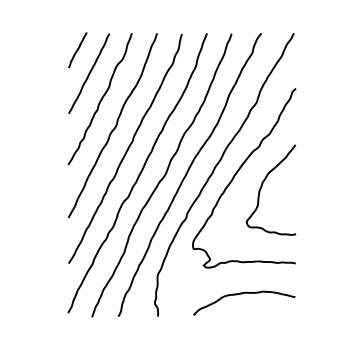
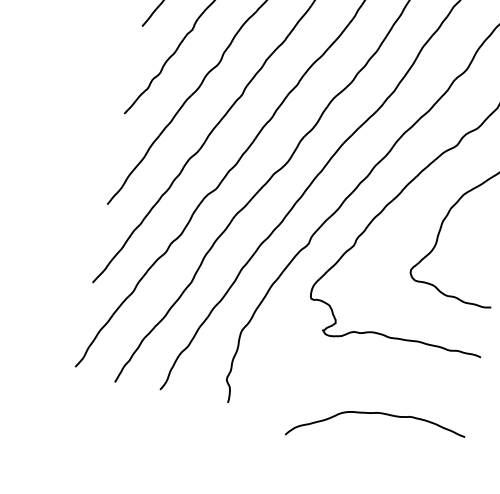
curve: (242, 294) -> (375, 415), moved

